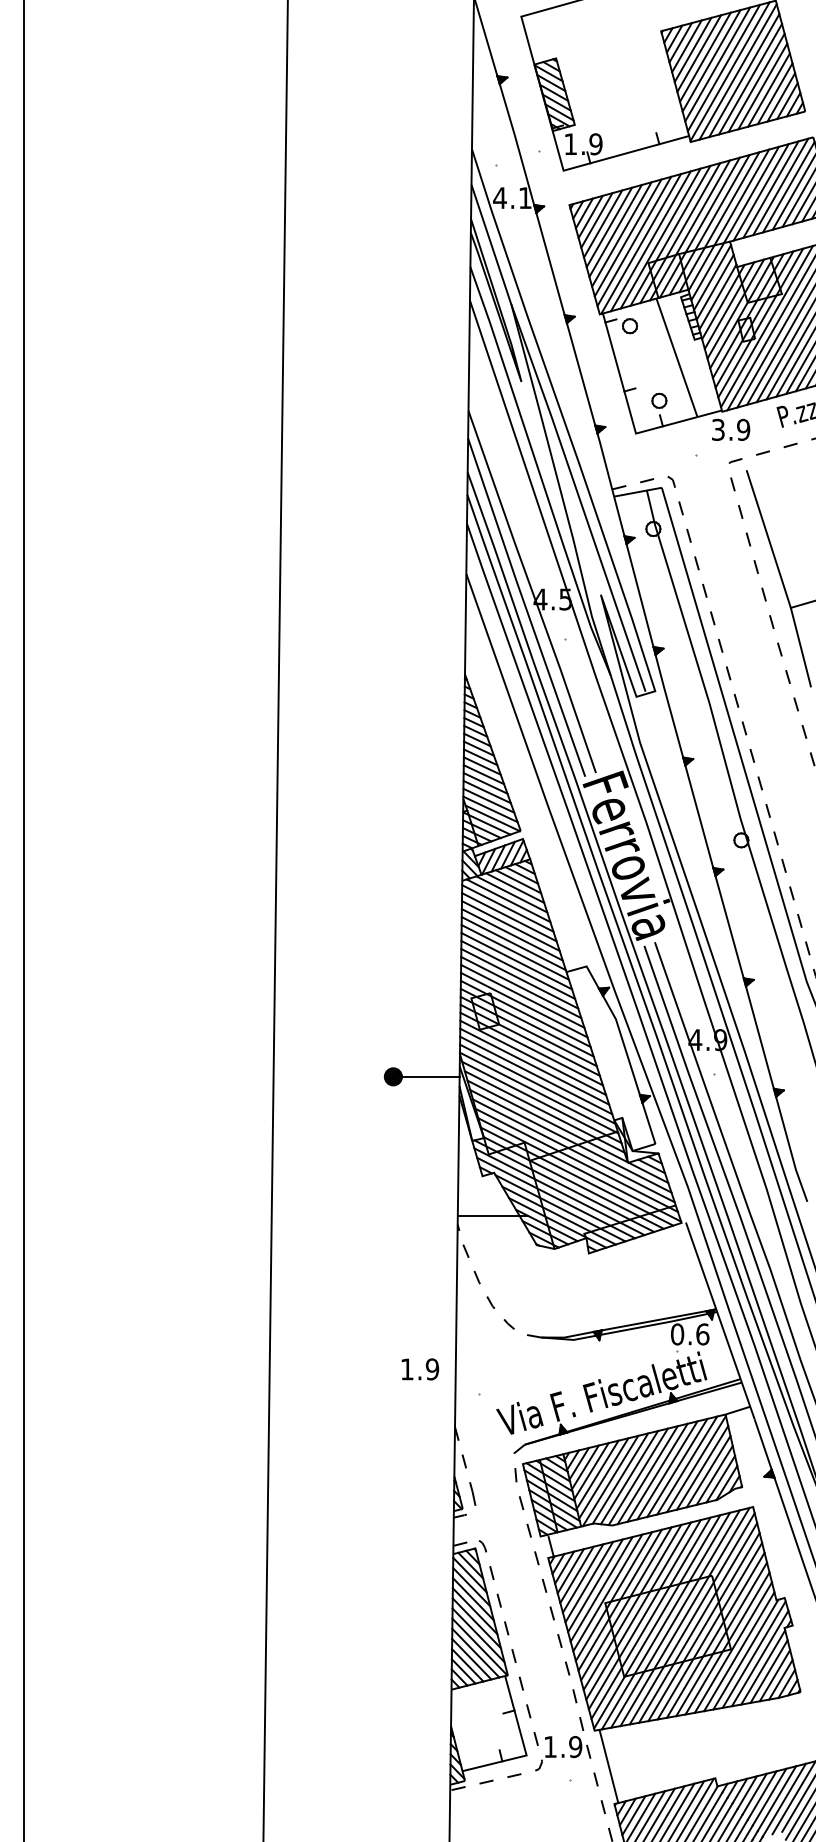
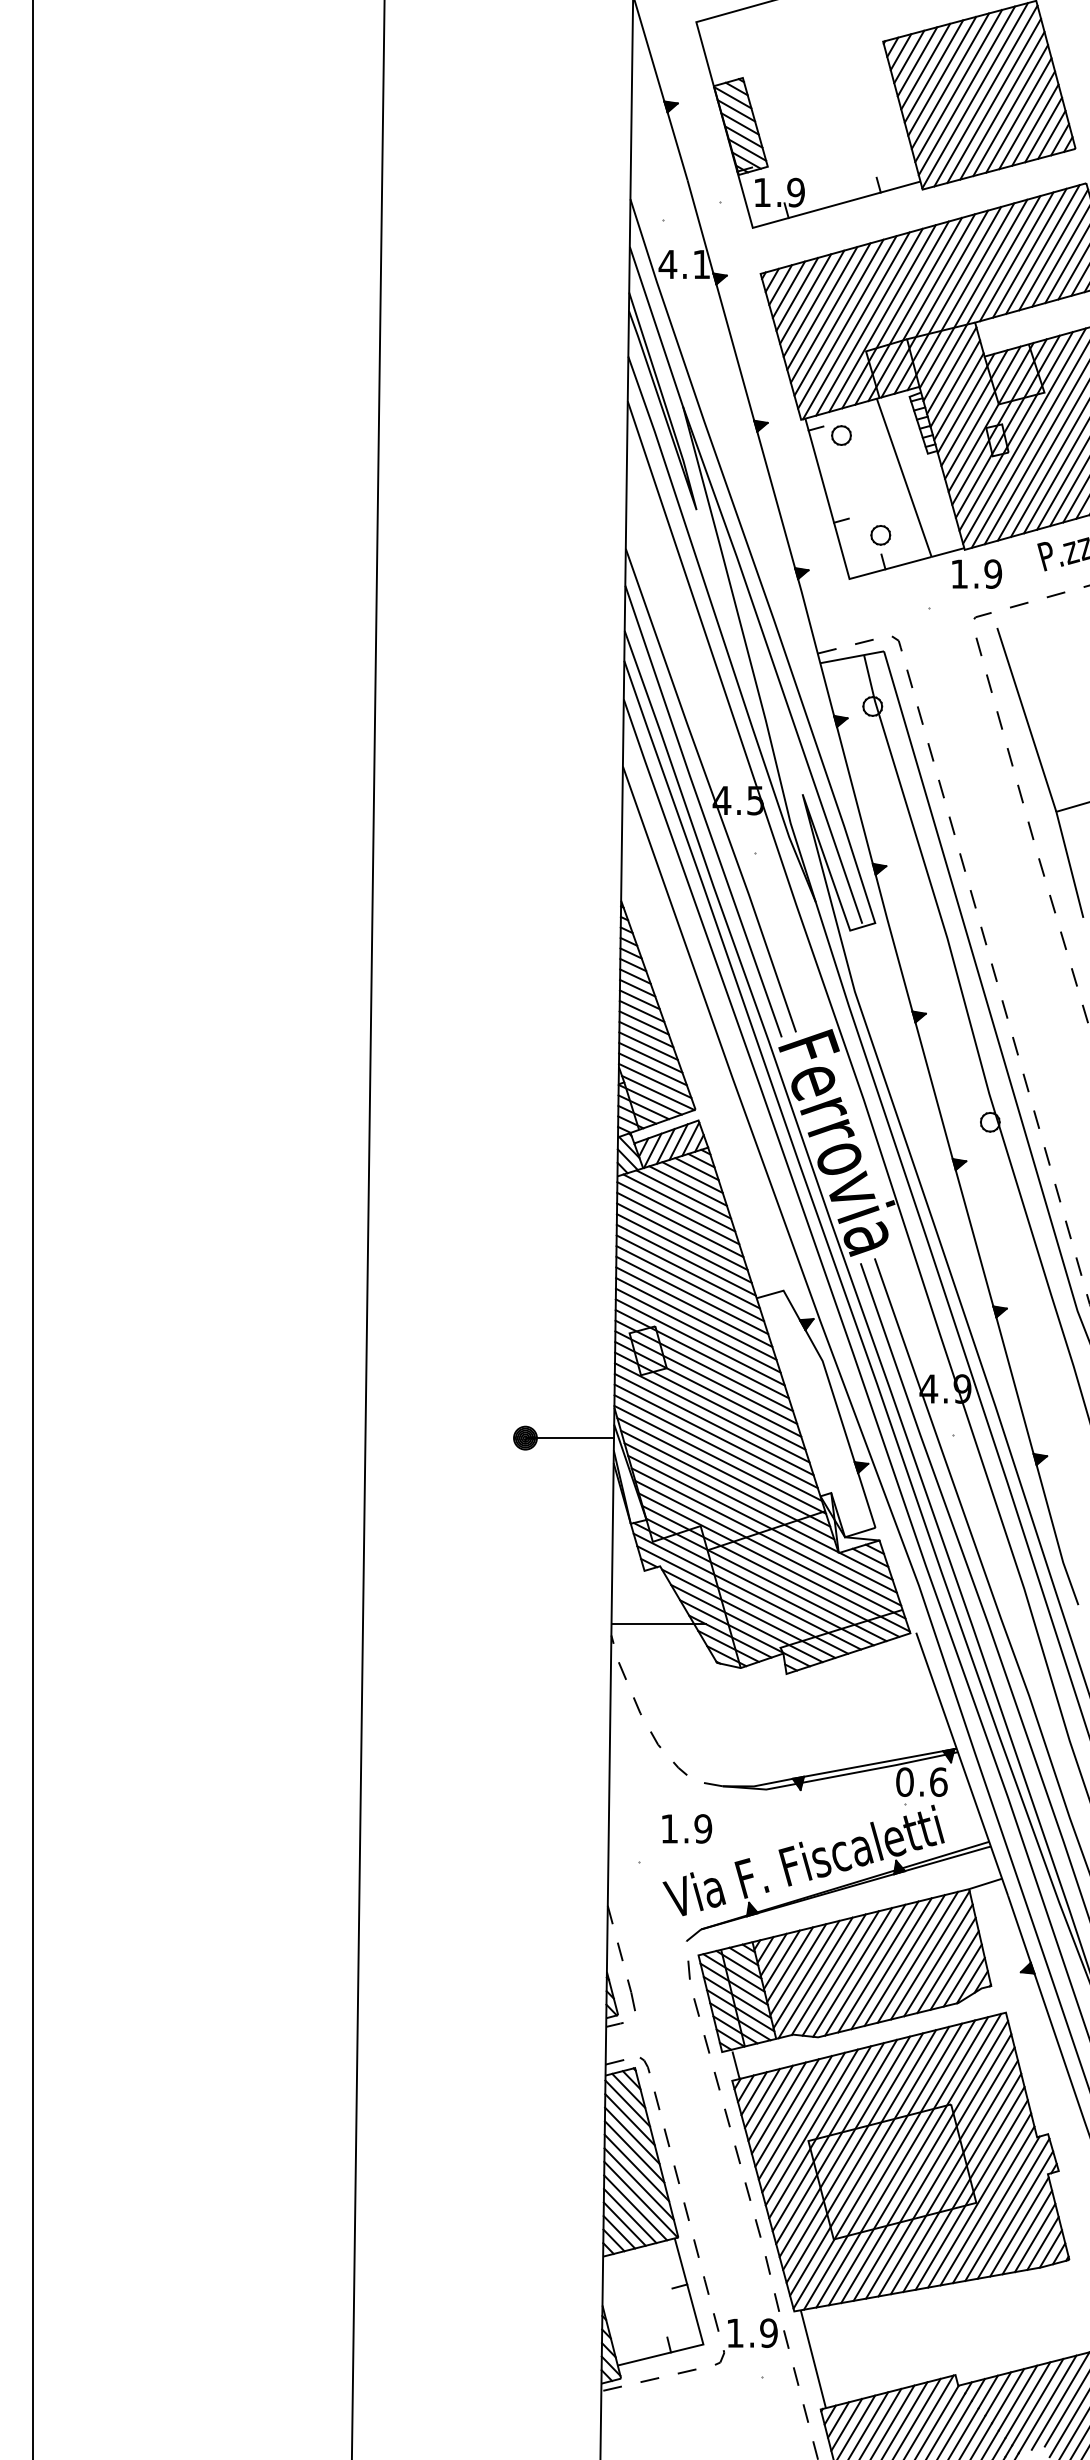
text: (718, 429) -> (959, 573), 3.9 -> 1.9
text: (420, 1369) -> (687, 1829), moved

